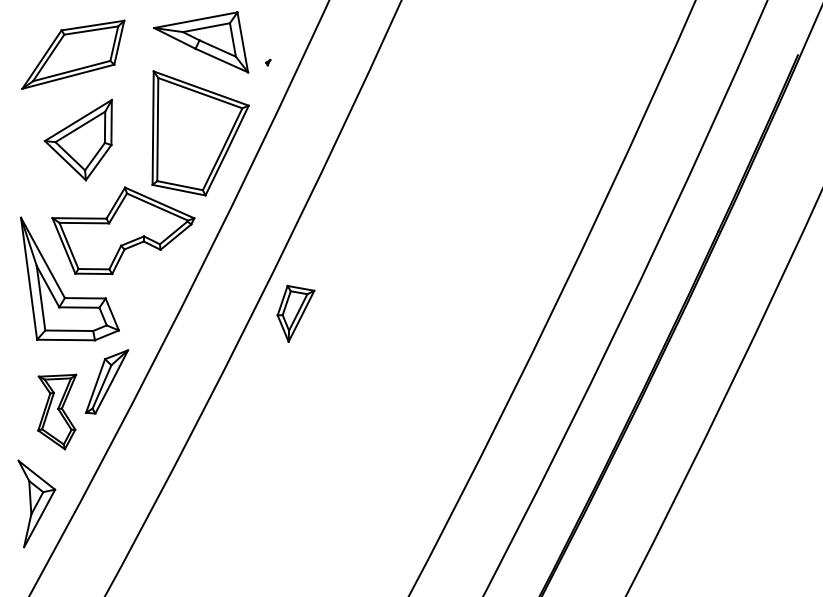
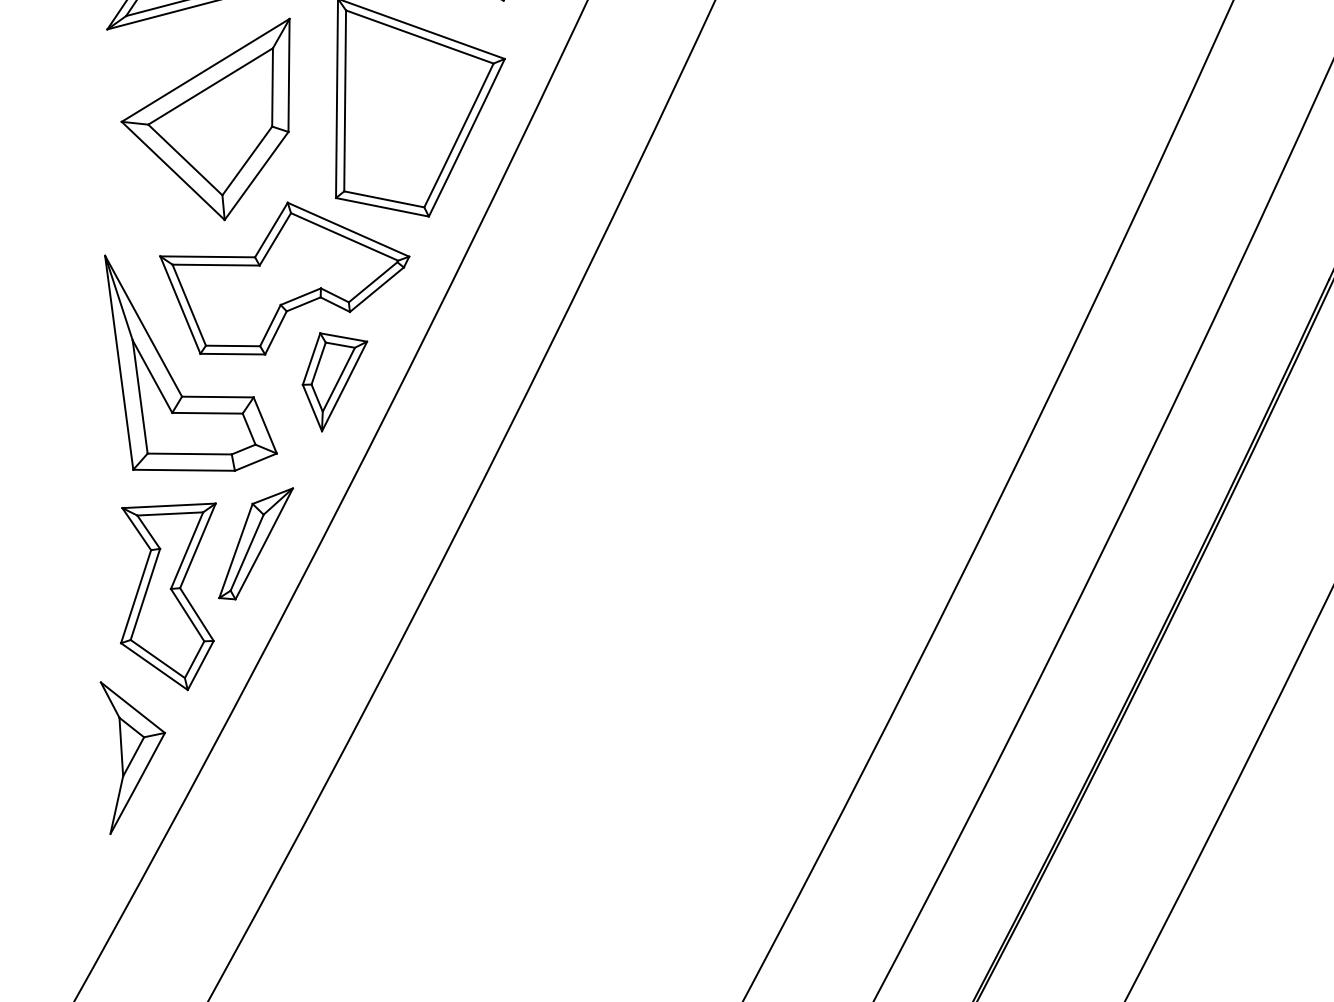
part: (78, 139) -> (205, 118), size x1.43
part: (295, 313) -> (334, 381), moved
part: (57, 411) -> (169, 595), size x1.43

